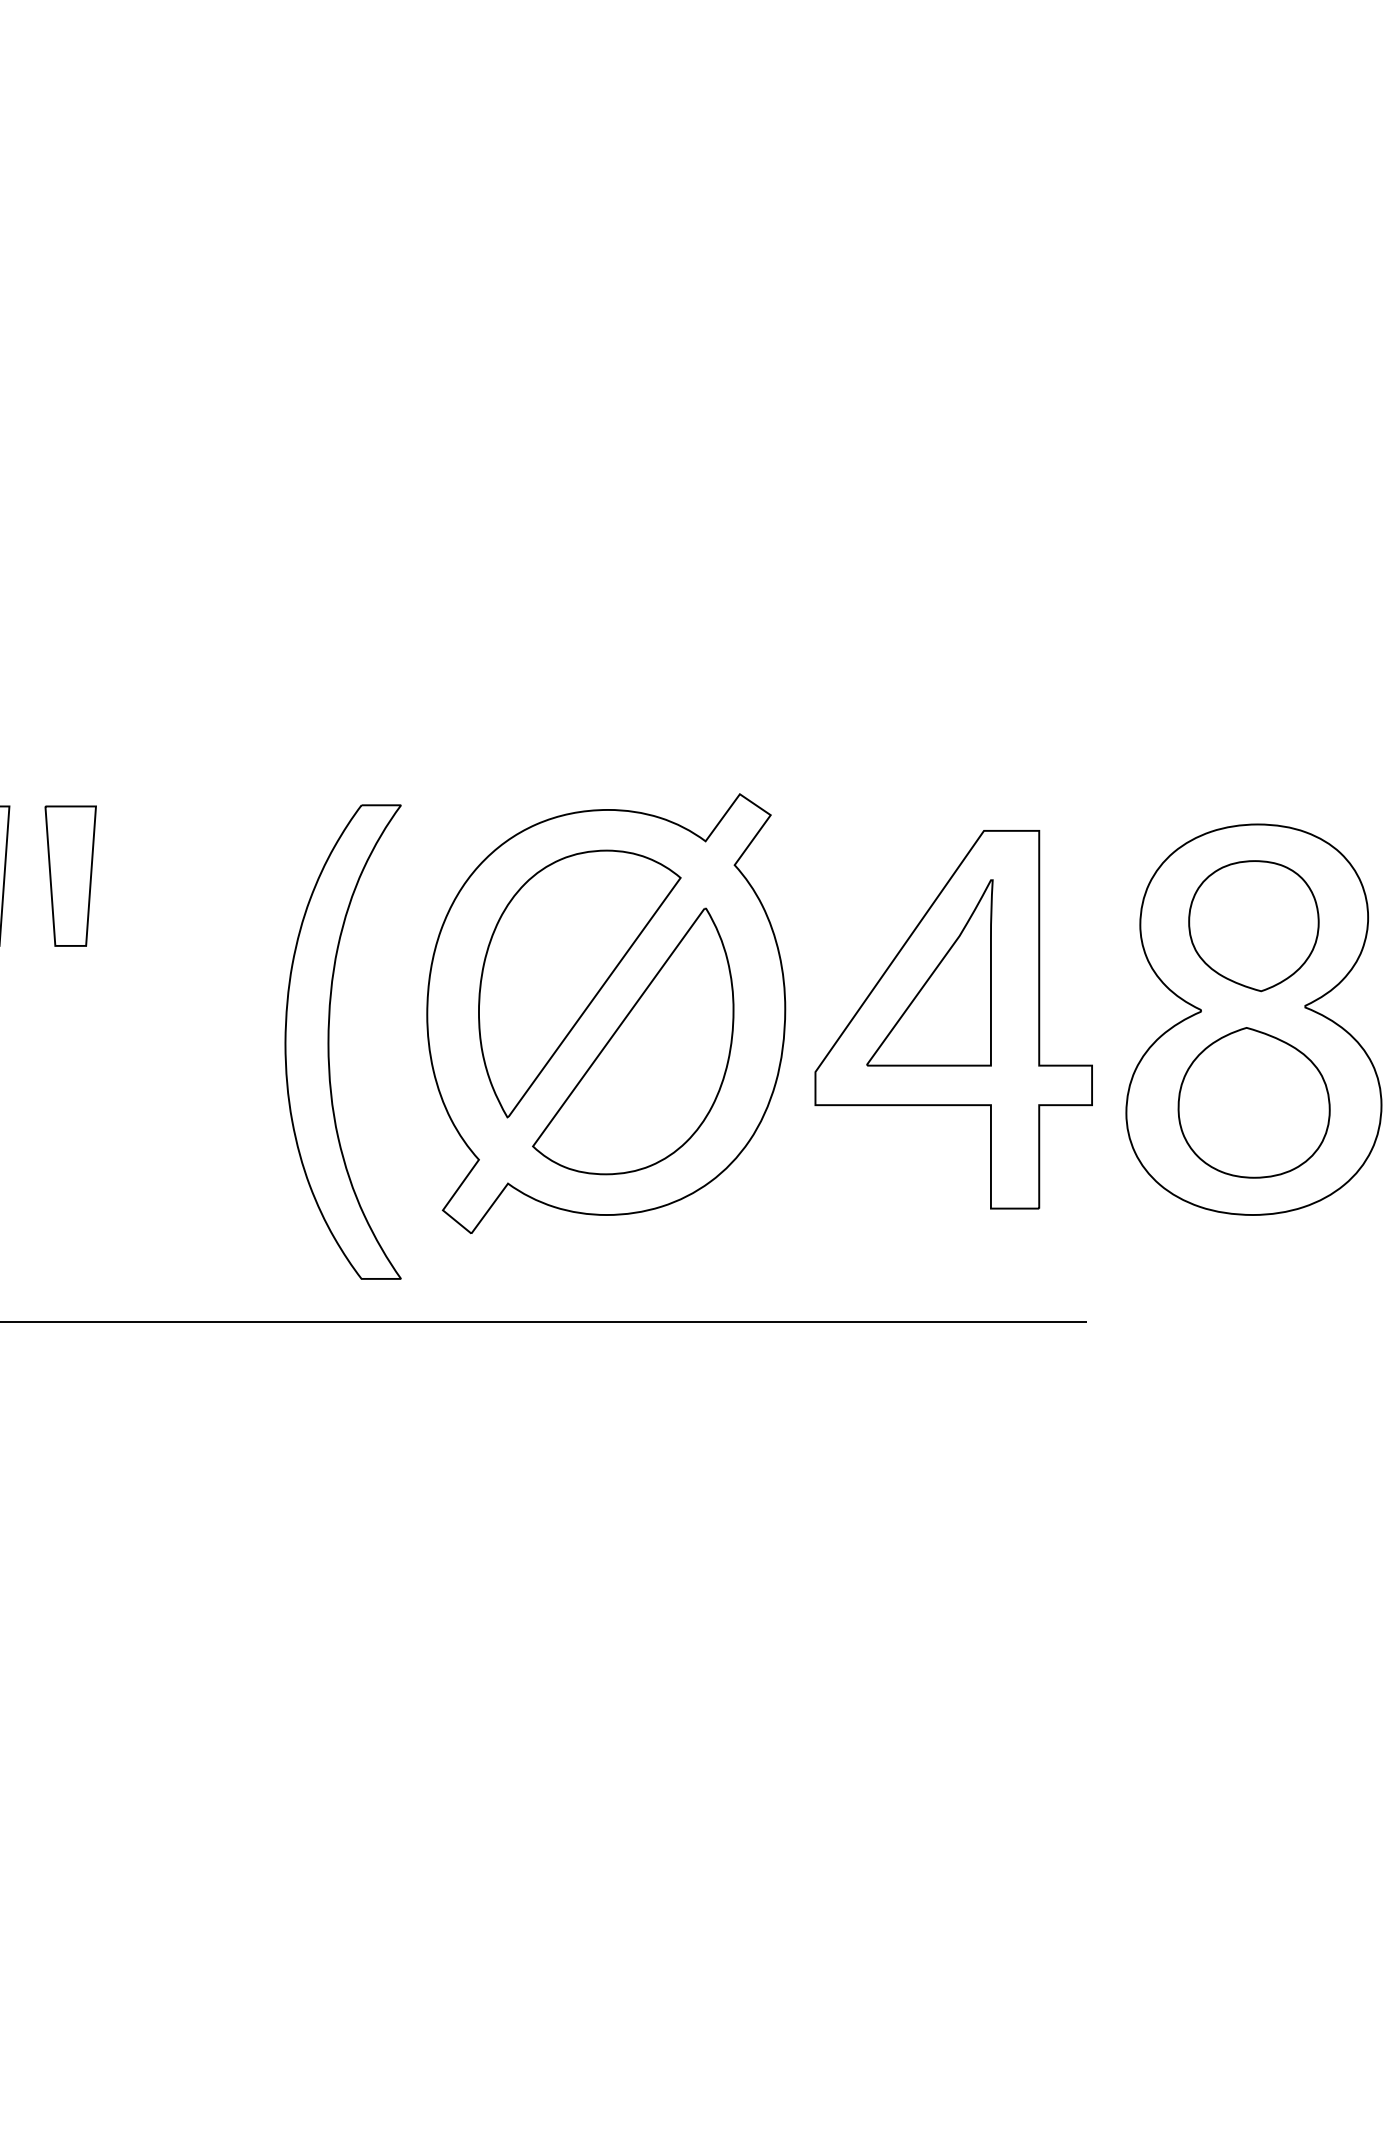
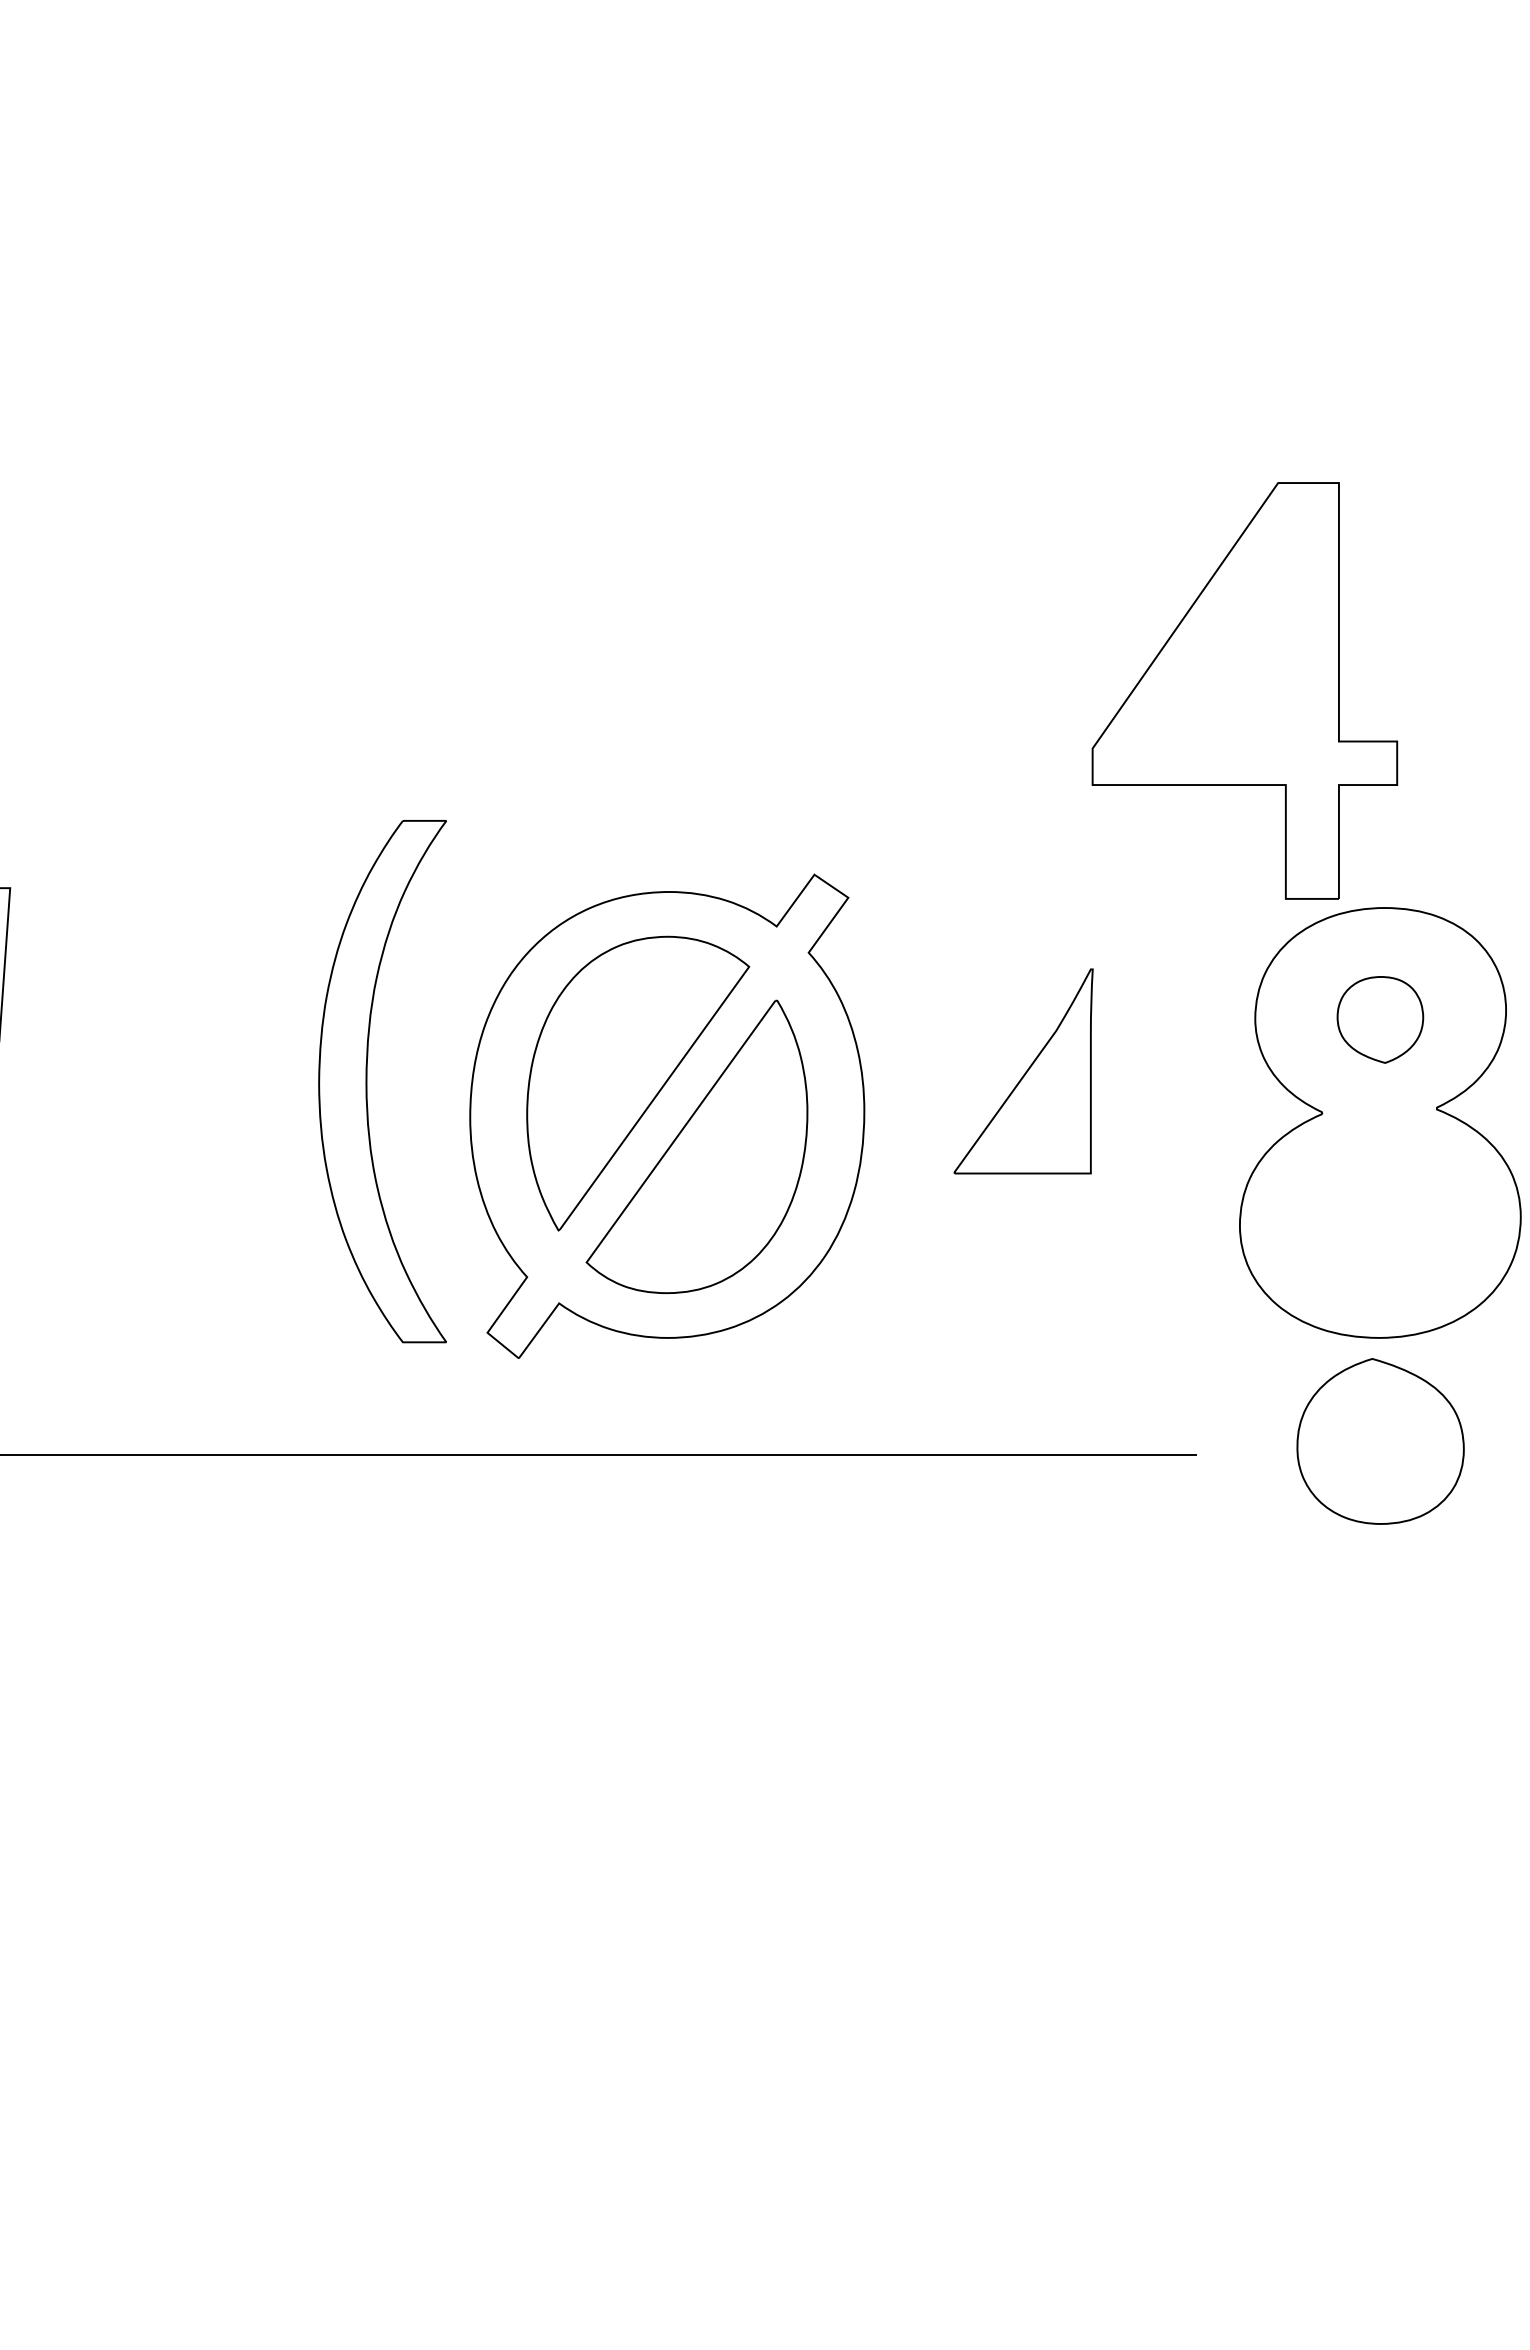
part: (70, 875) -> (77, 964), removed
part: (1254, 925) -> (1380, 1019), size x0.6
part: (953, 1019) -> (1244, 690), moved
part: (329, 1042) -> (367, 1081), moved
part: (1254, 1102) -> (1380, 1441), moved

